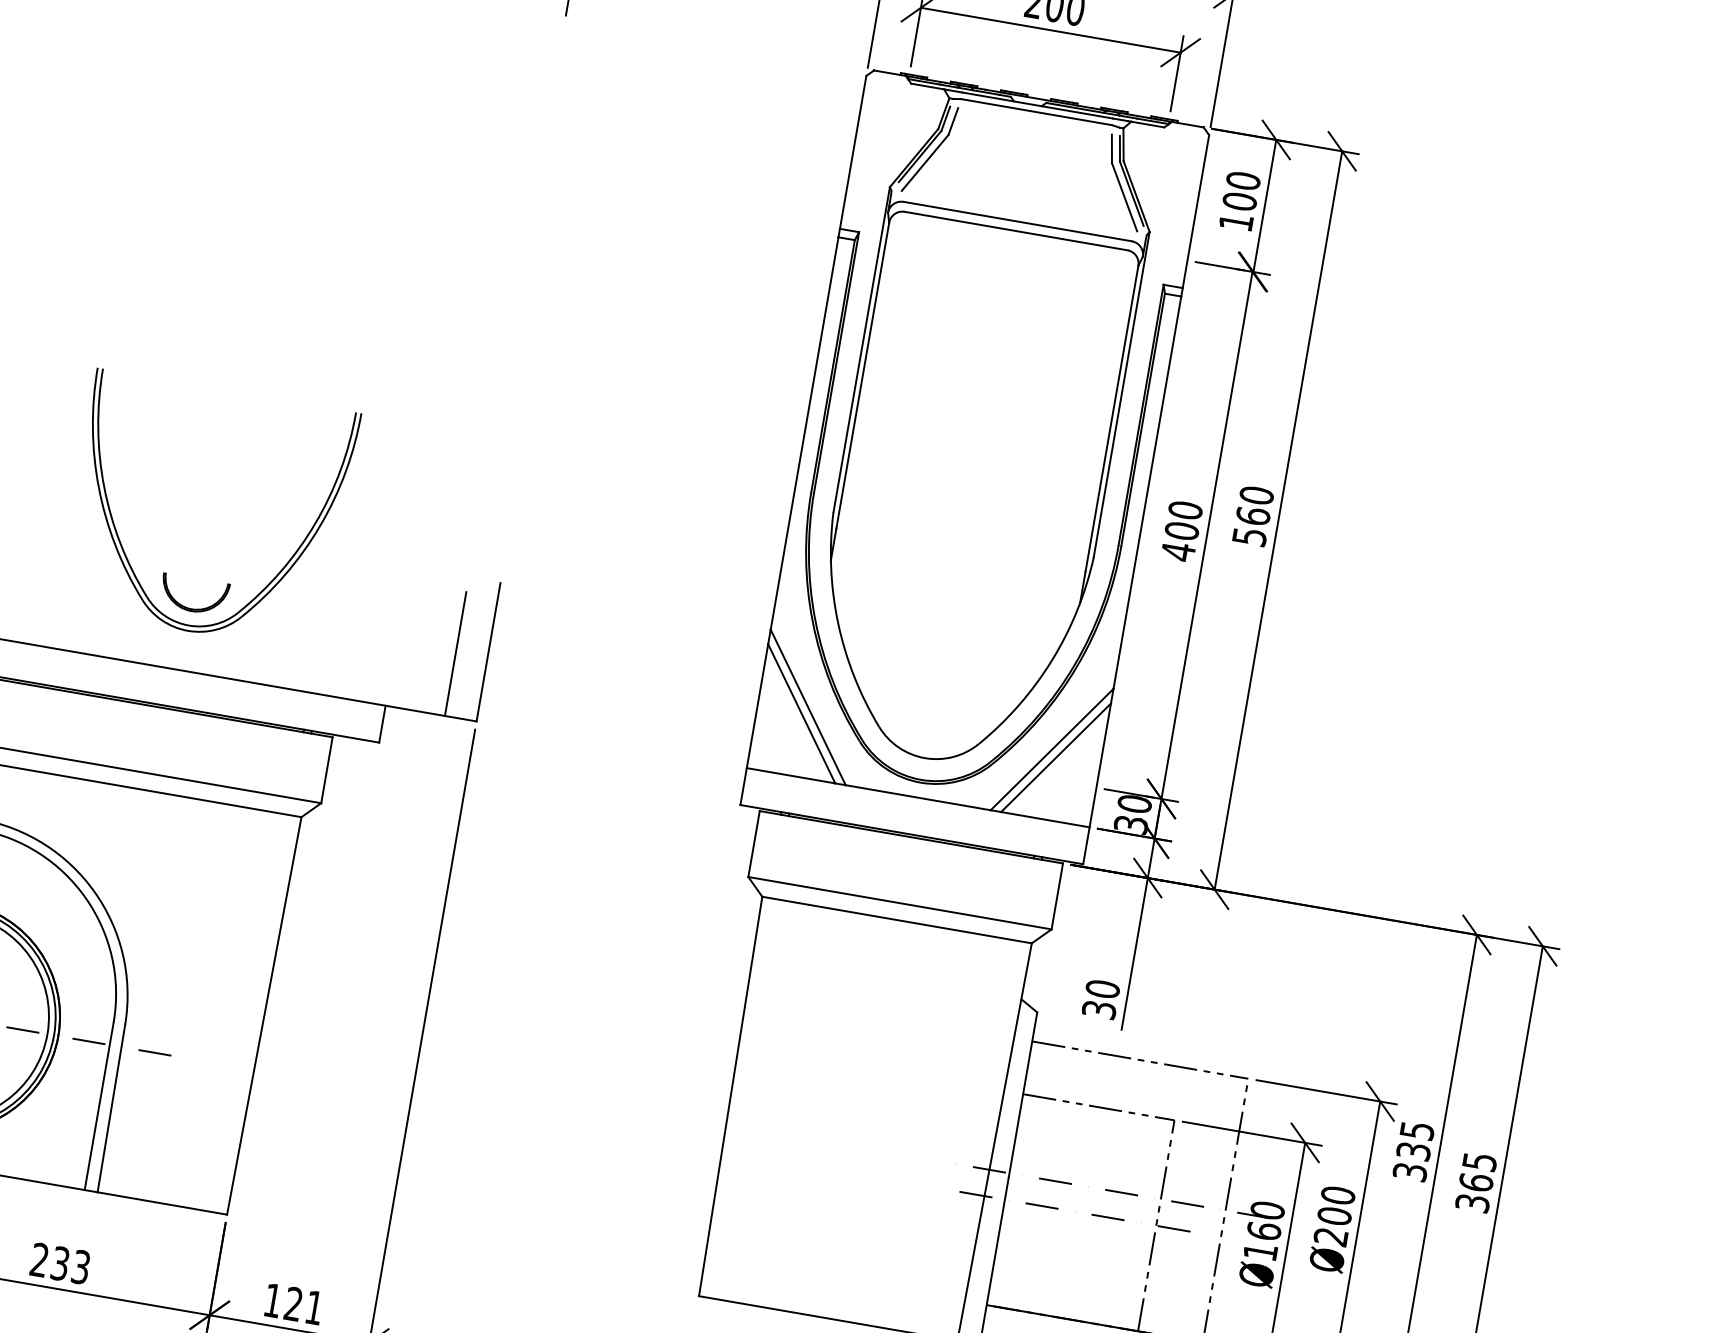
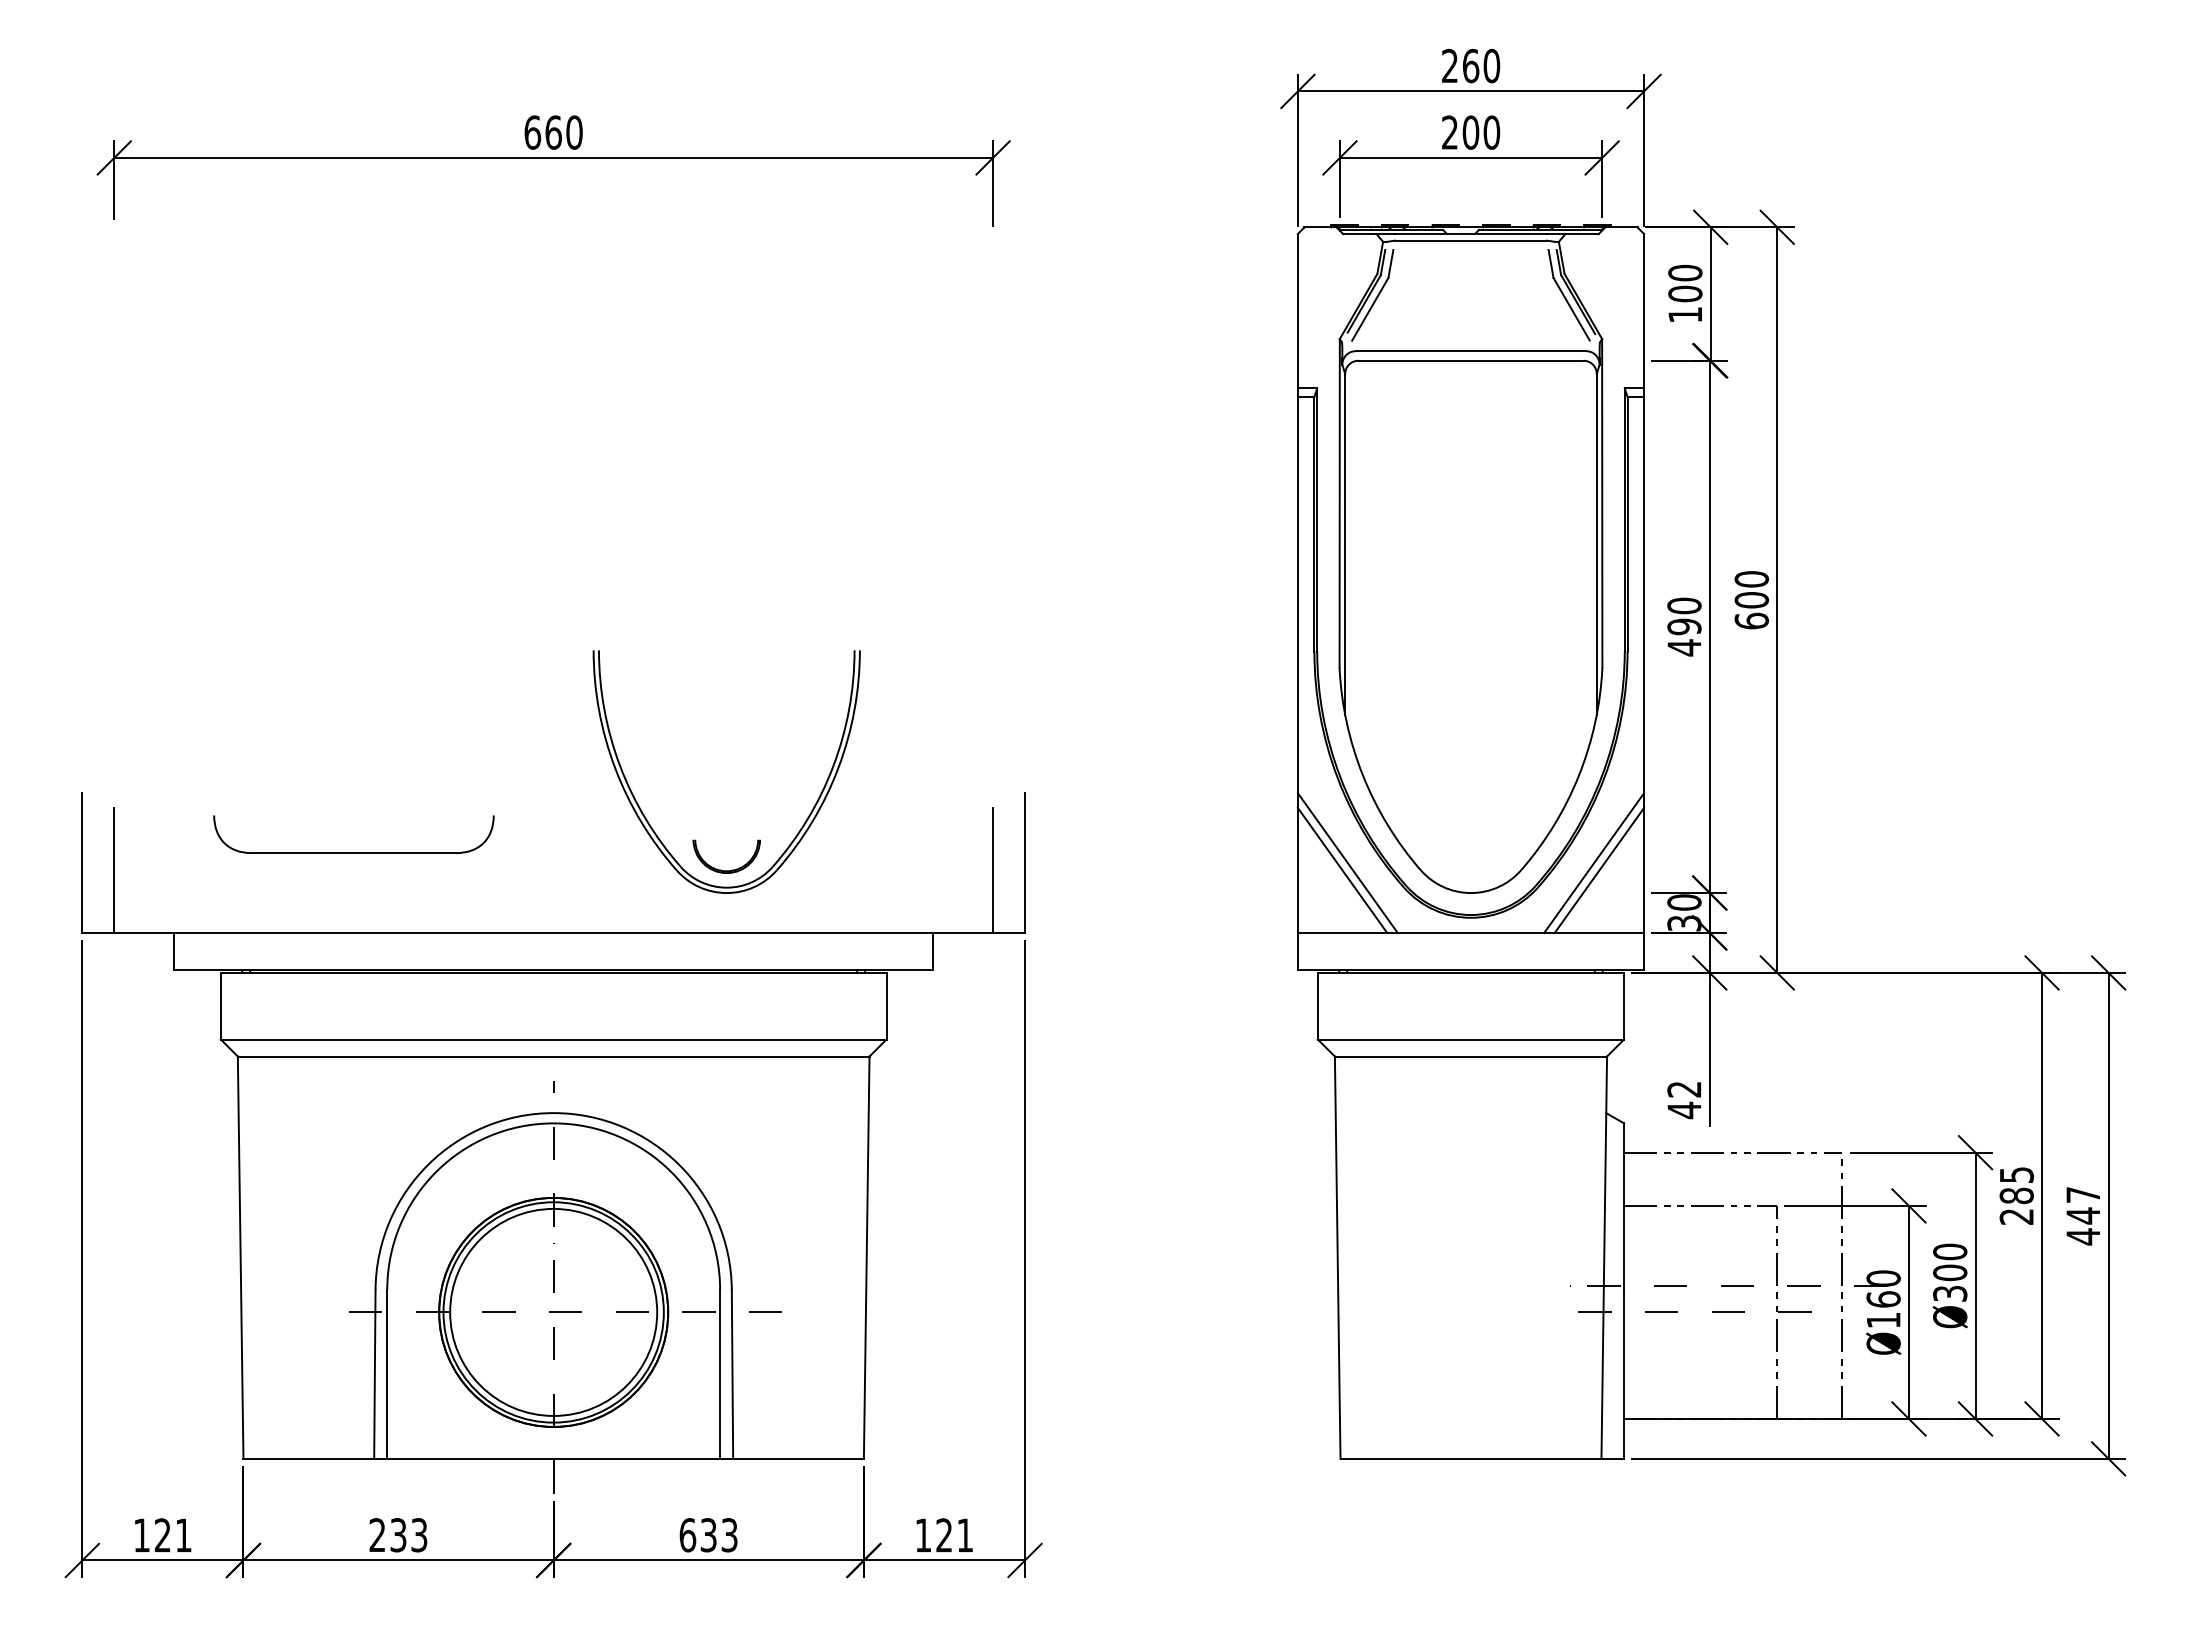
text: (1251, 526) -> (1751, 610), 560 -> 600
text: (1182, 530) -> (1684, 626), 400 -> 490
text: (1100, 1000) -> (1684, 1100), 30 -> 42
text: (1411, 1160) -> (2016, 1205), 335 -> 285
text: (1476, 1183) -> (2083, 1216), 365 -> 447
text: (1331, 1236) -> (1950, 1293), Ø200 -> Ø300
text: (39, 1260) -> (687, 1535), 233 -> 633

